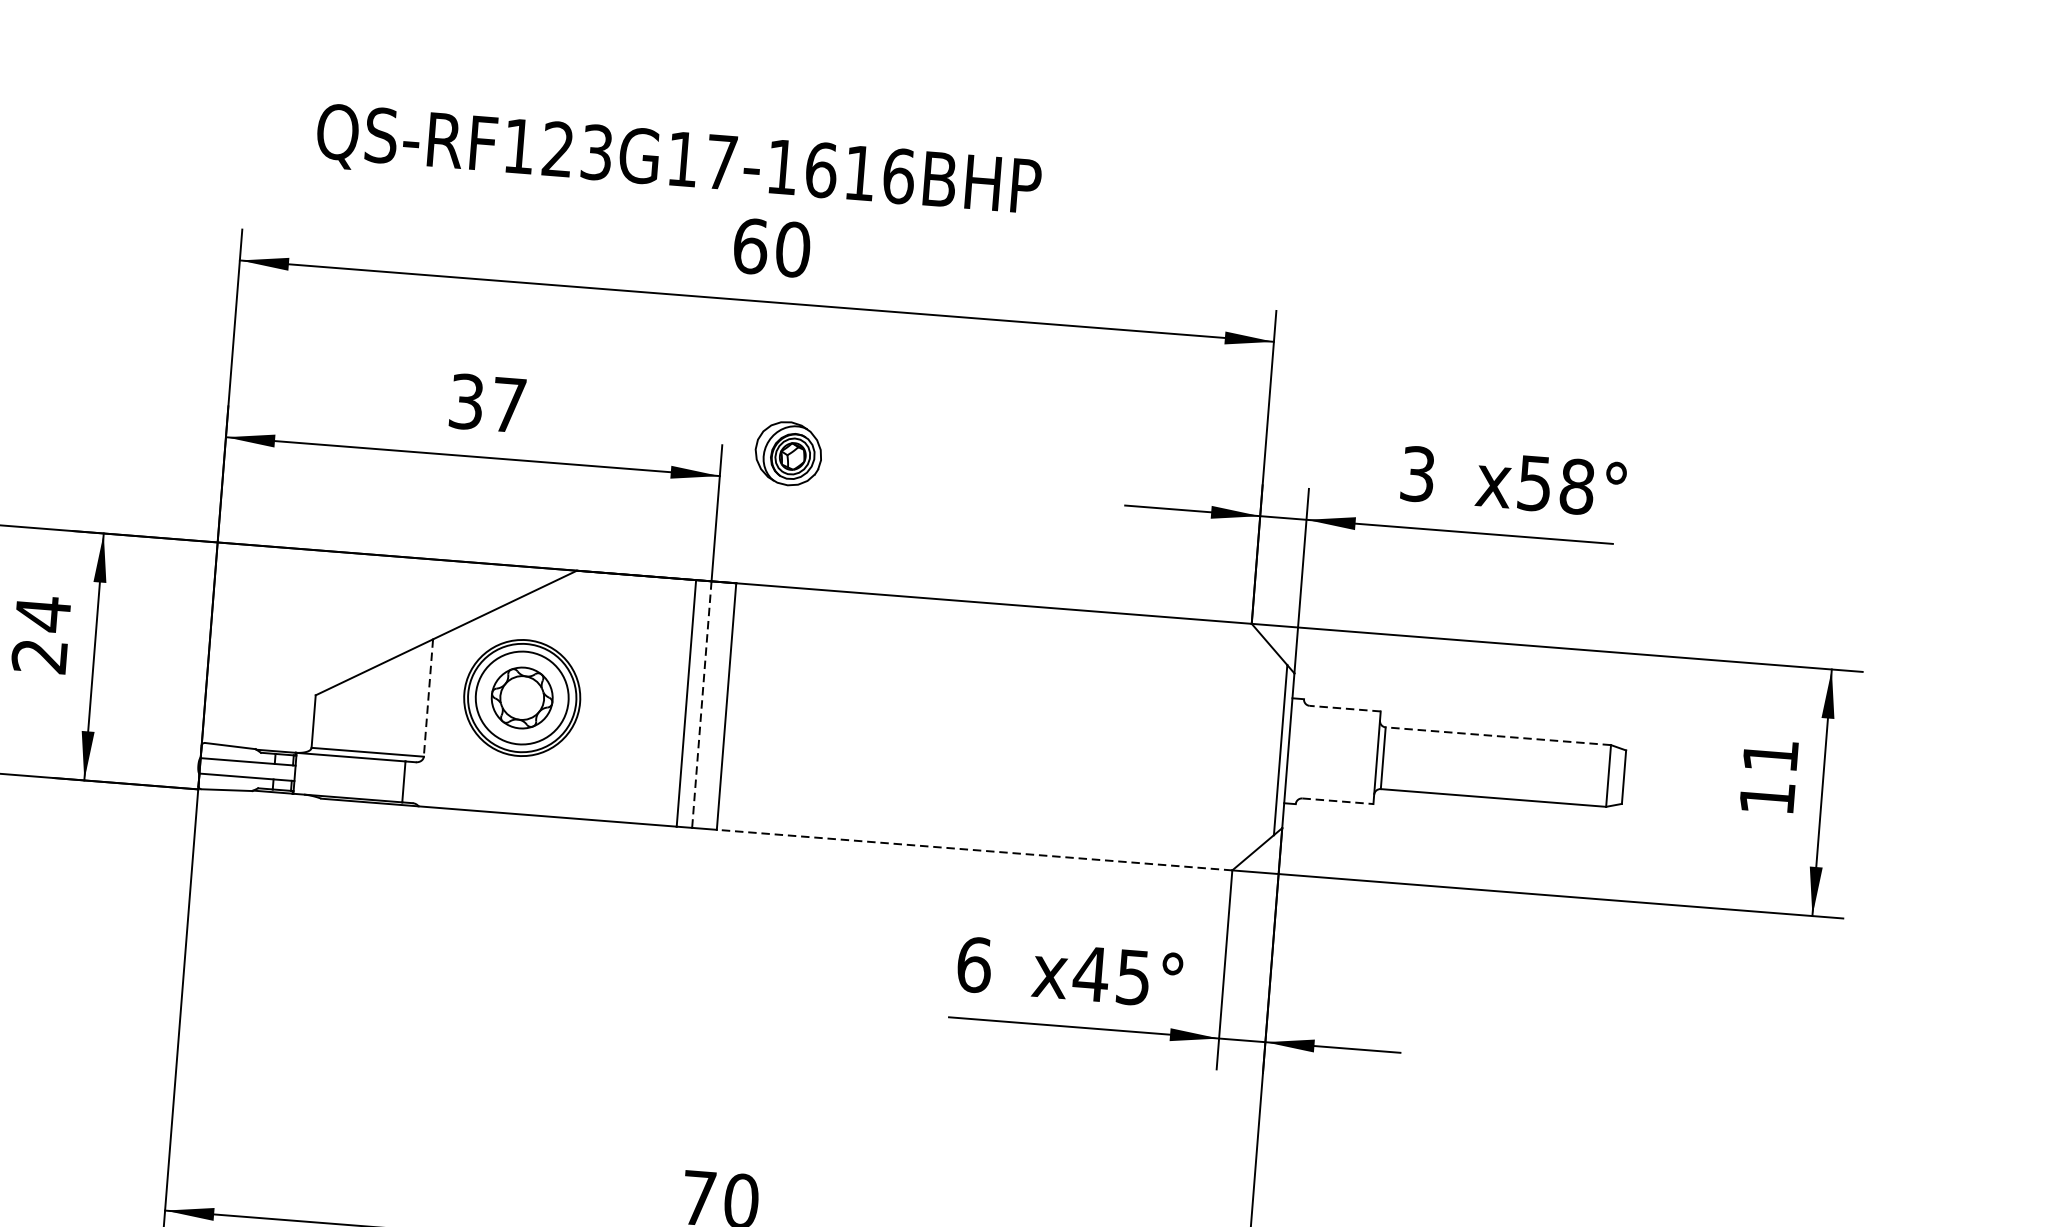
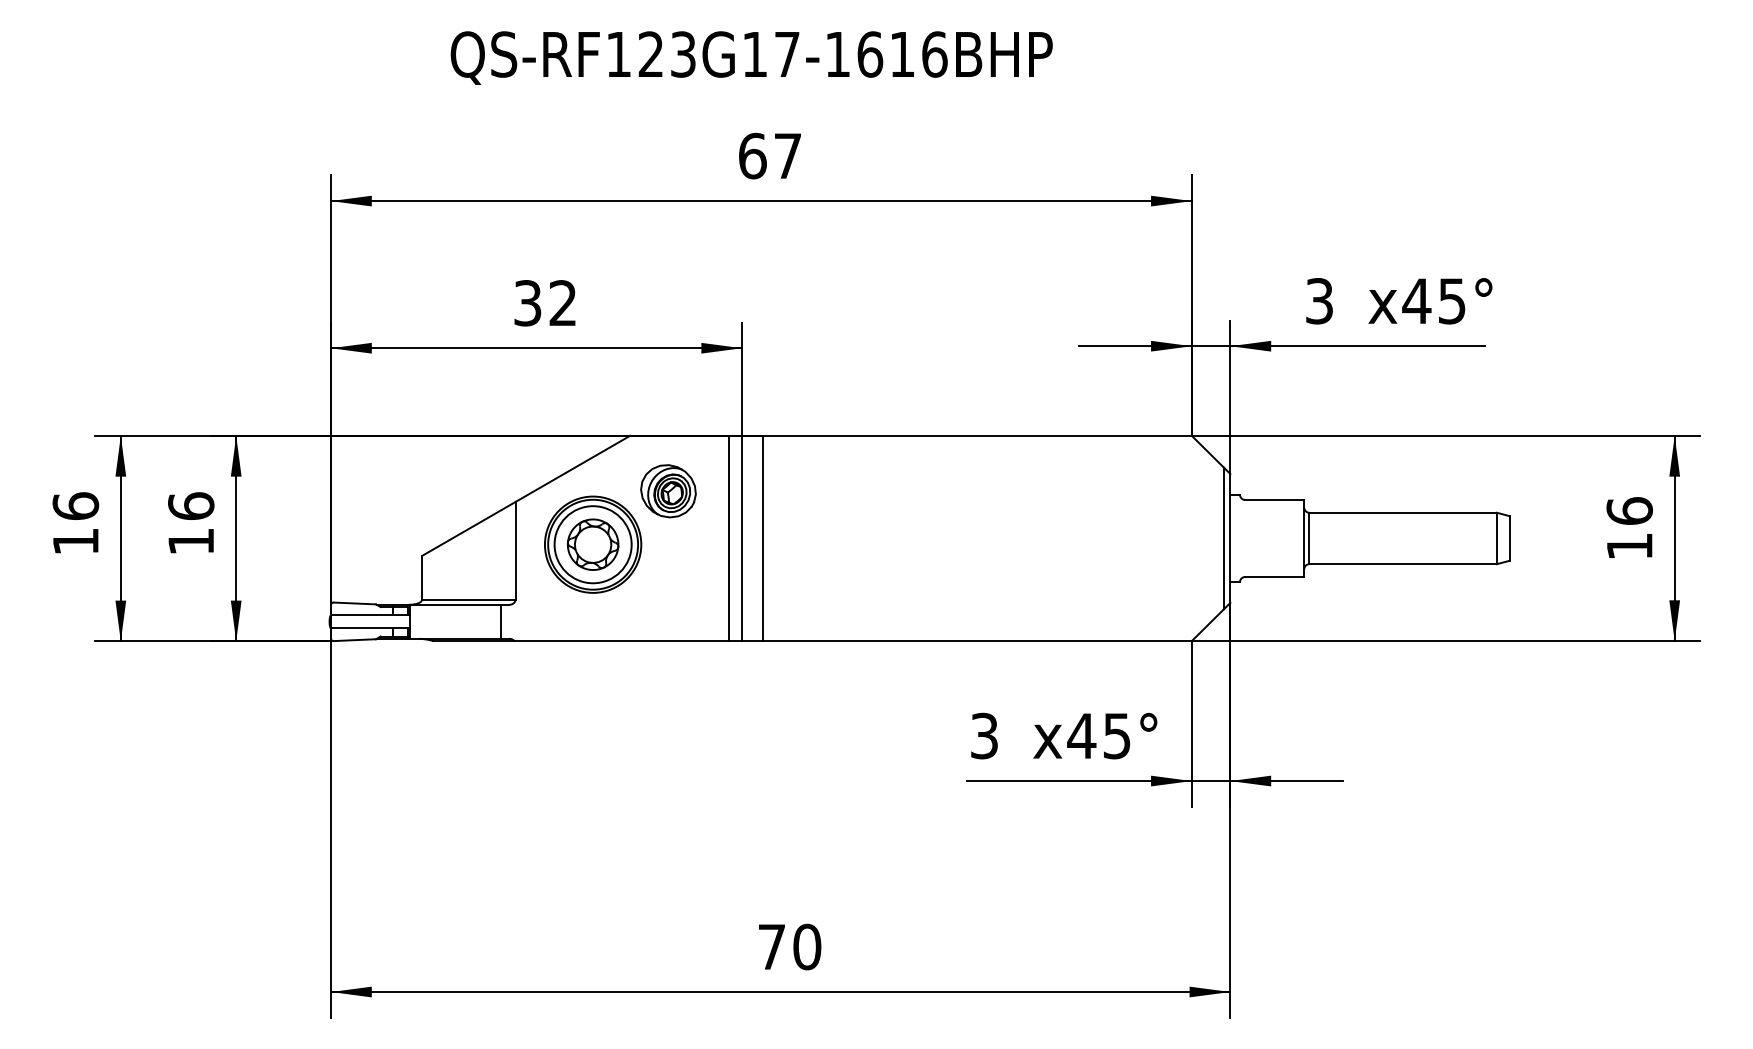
text: (678, 162) -> (751, 57), moved
text: (792, 248) -> (787, 155), 60 -> 67
text: (508, 404) -> (562, 302), 37 -> 32
part: (788, 453) -> (668, 491), moved
text: (1555, 485) -> (1434, 301), x58° -> x45°
text: (41, 634) -> (191, 523), 24 -> 16
line: (428, 697) -> (515, 550), dashed -> solid
line: (702, 704) -> (742, 538), dashed -> solid
line: (1345, 708) -> (1274, 499), dashed -> solid
line: (1498, 735) -> (1403, 512), dashed -> solid
text: (1770, 754) -> (1629, 510), 11 -> 16
line: (1337, 801) -> (1274, 577), dashed -> solid
line: (974, 850) -> (977, 641), dashed -> solid
text: (974, 964) -> (984, 735), 6 -> 3

